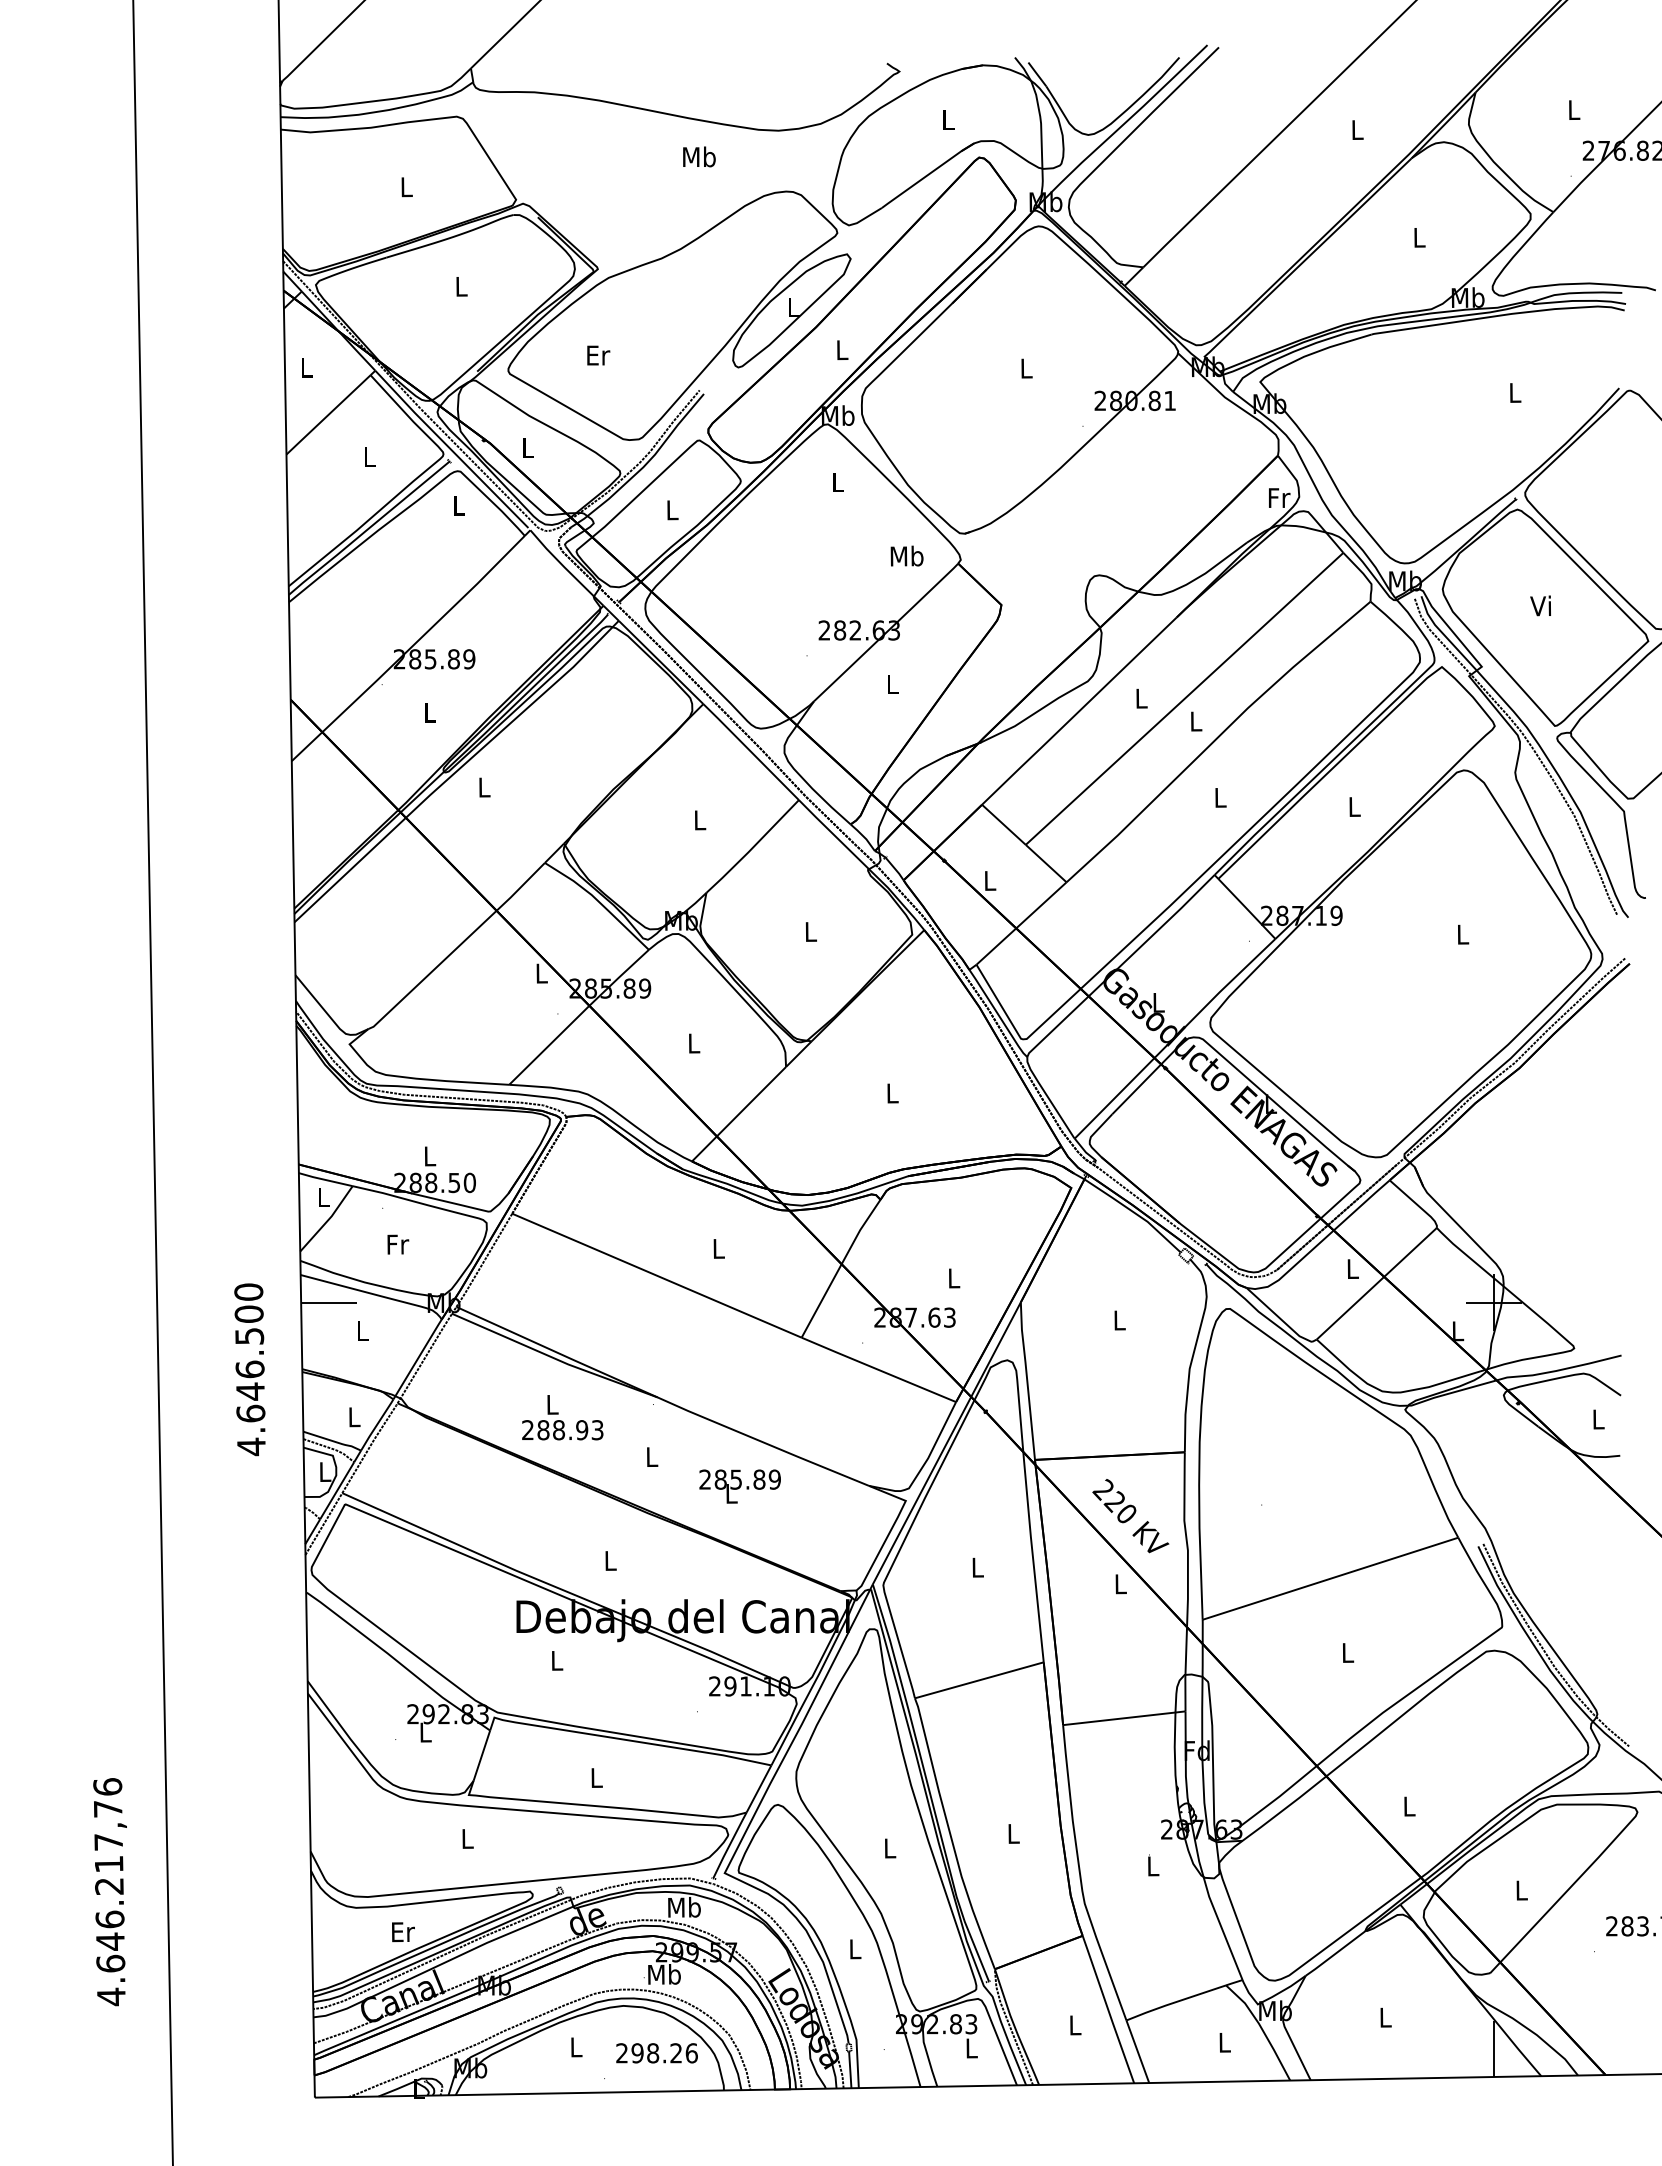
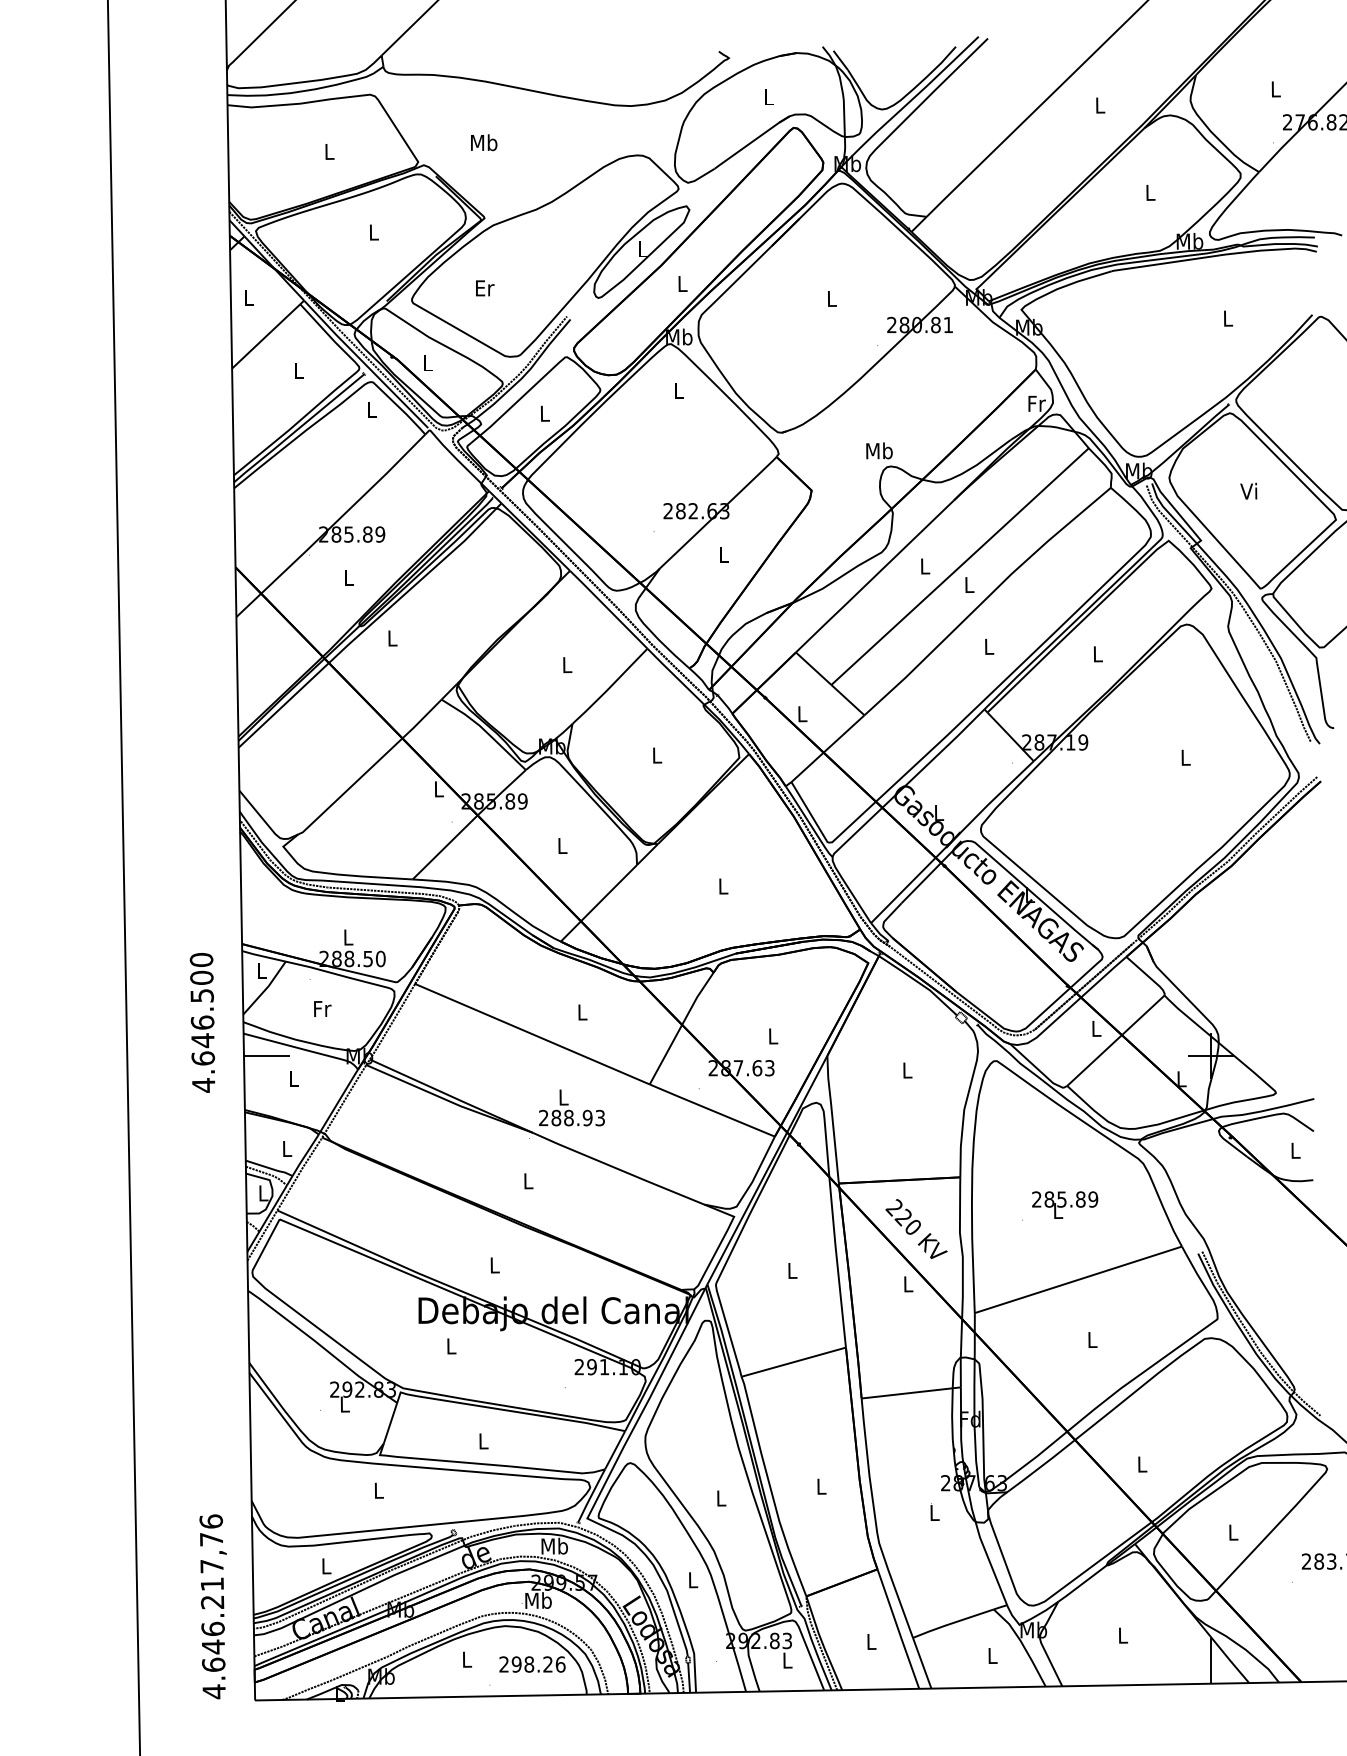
text: (699, 156) -> (484, 142), moved
text: (906, 555) -> (878, 450), moved
text: (249, 1369) -> (202, 1022), moved
text: (562, 1417) -> (571, 1107), moved
text: (739, 1486) -> (1064, 1205), moved
text: (109, 1892) -> (212, 1607), moved
text: (403, 1932) -> (326, 1566), Er -> L

